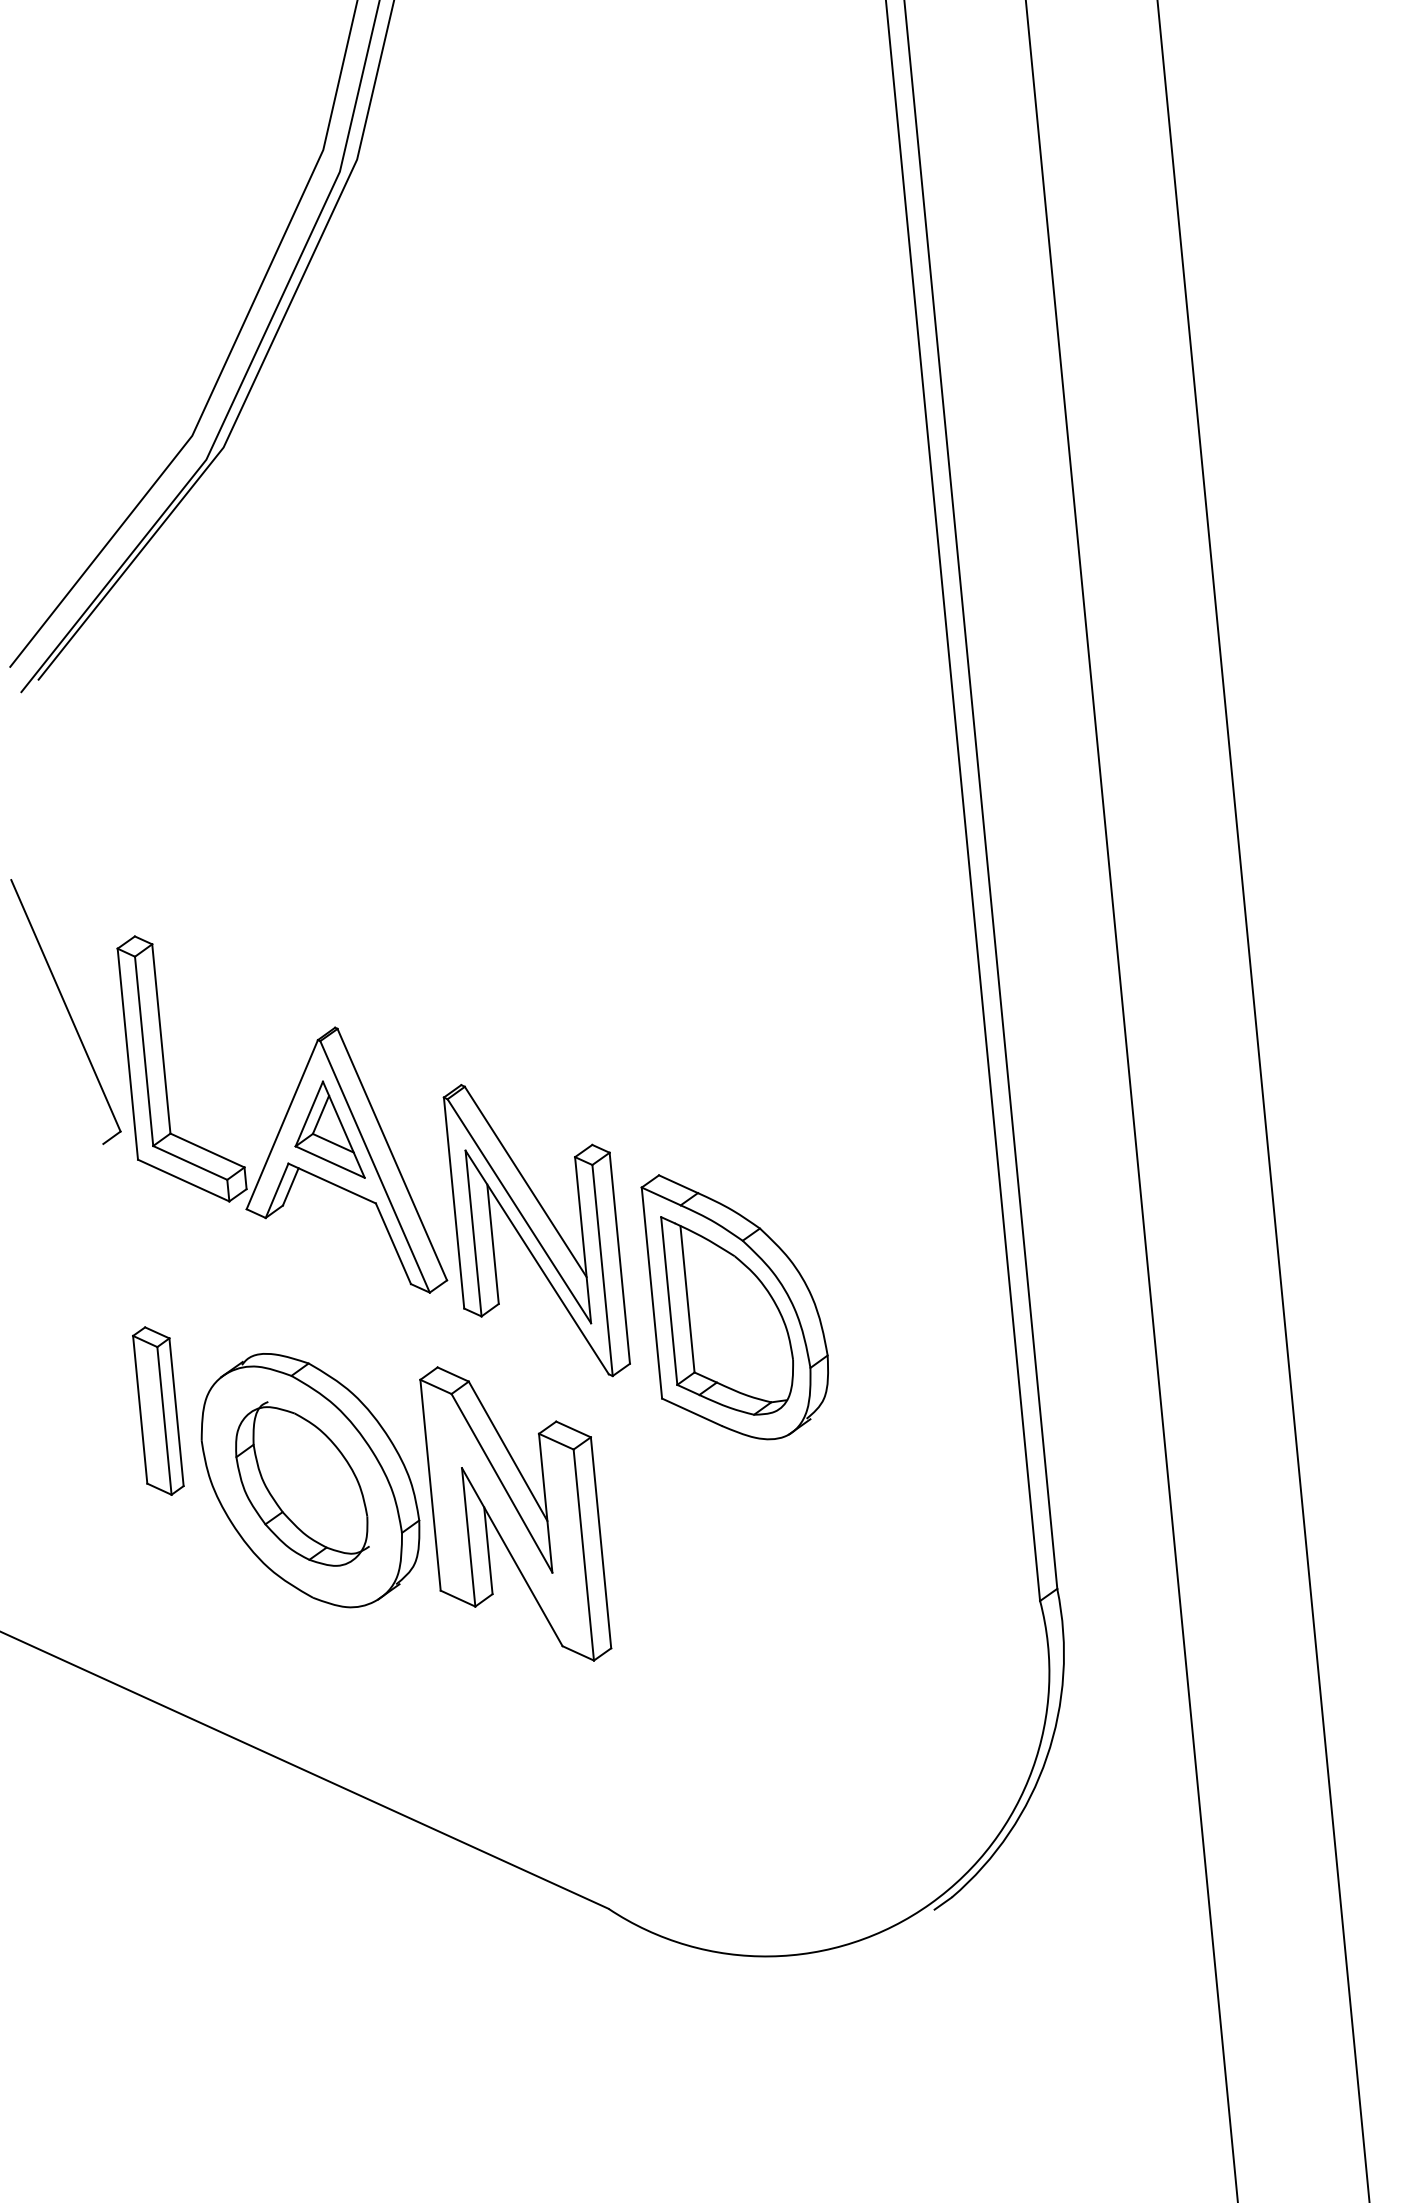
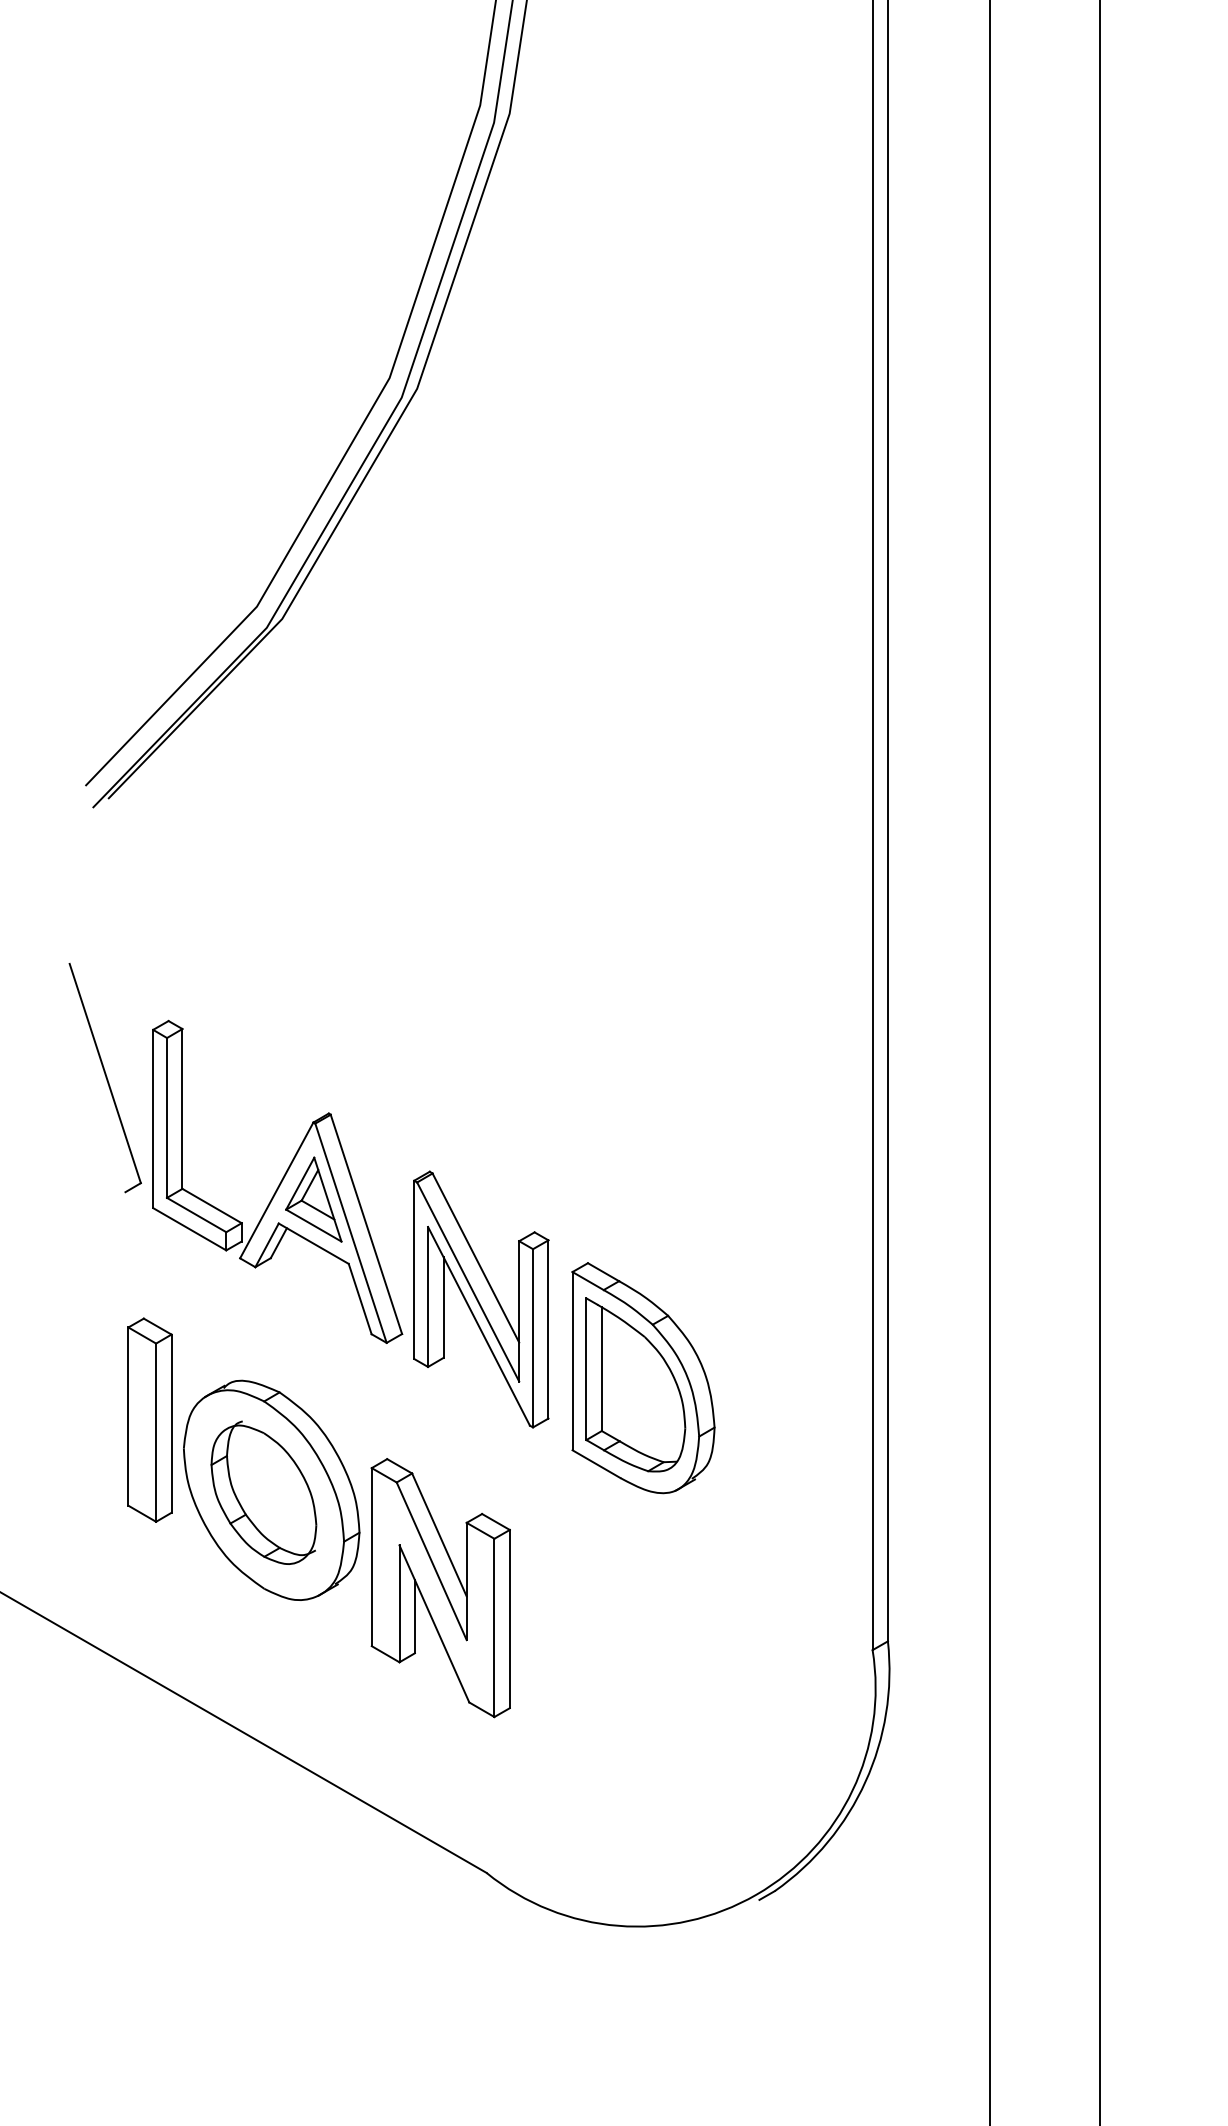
part: (157, 1410) -> (149, 1419), size x1.43
part: (515, 1514) -> (440, 1588), moved

